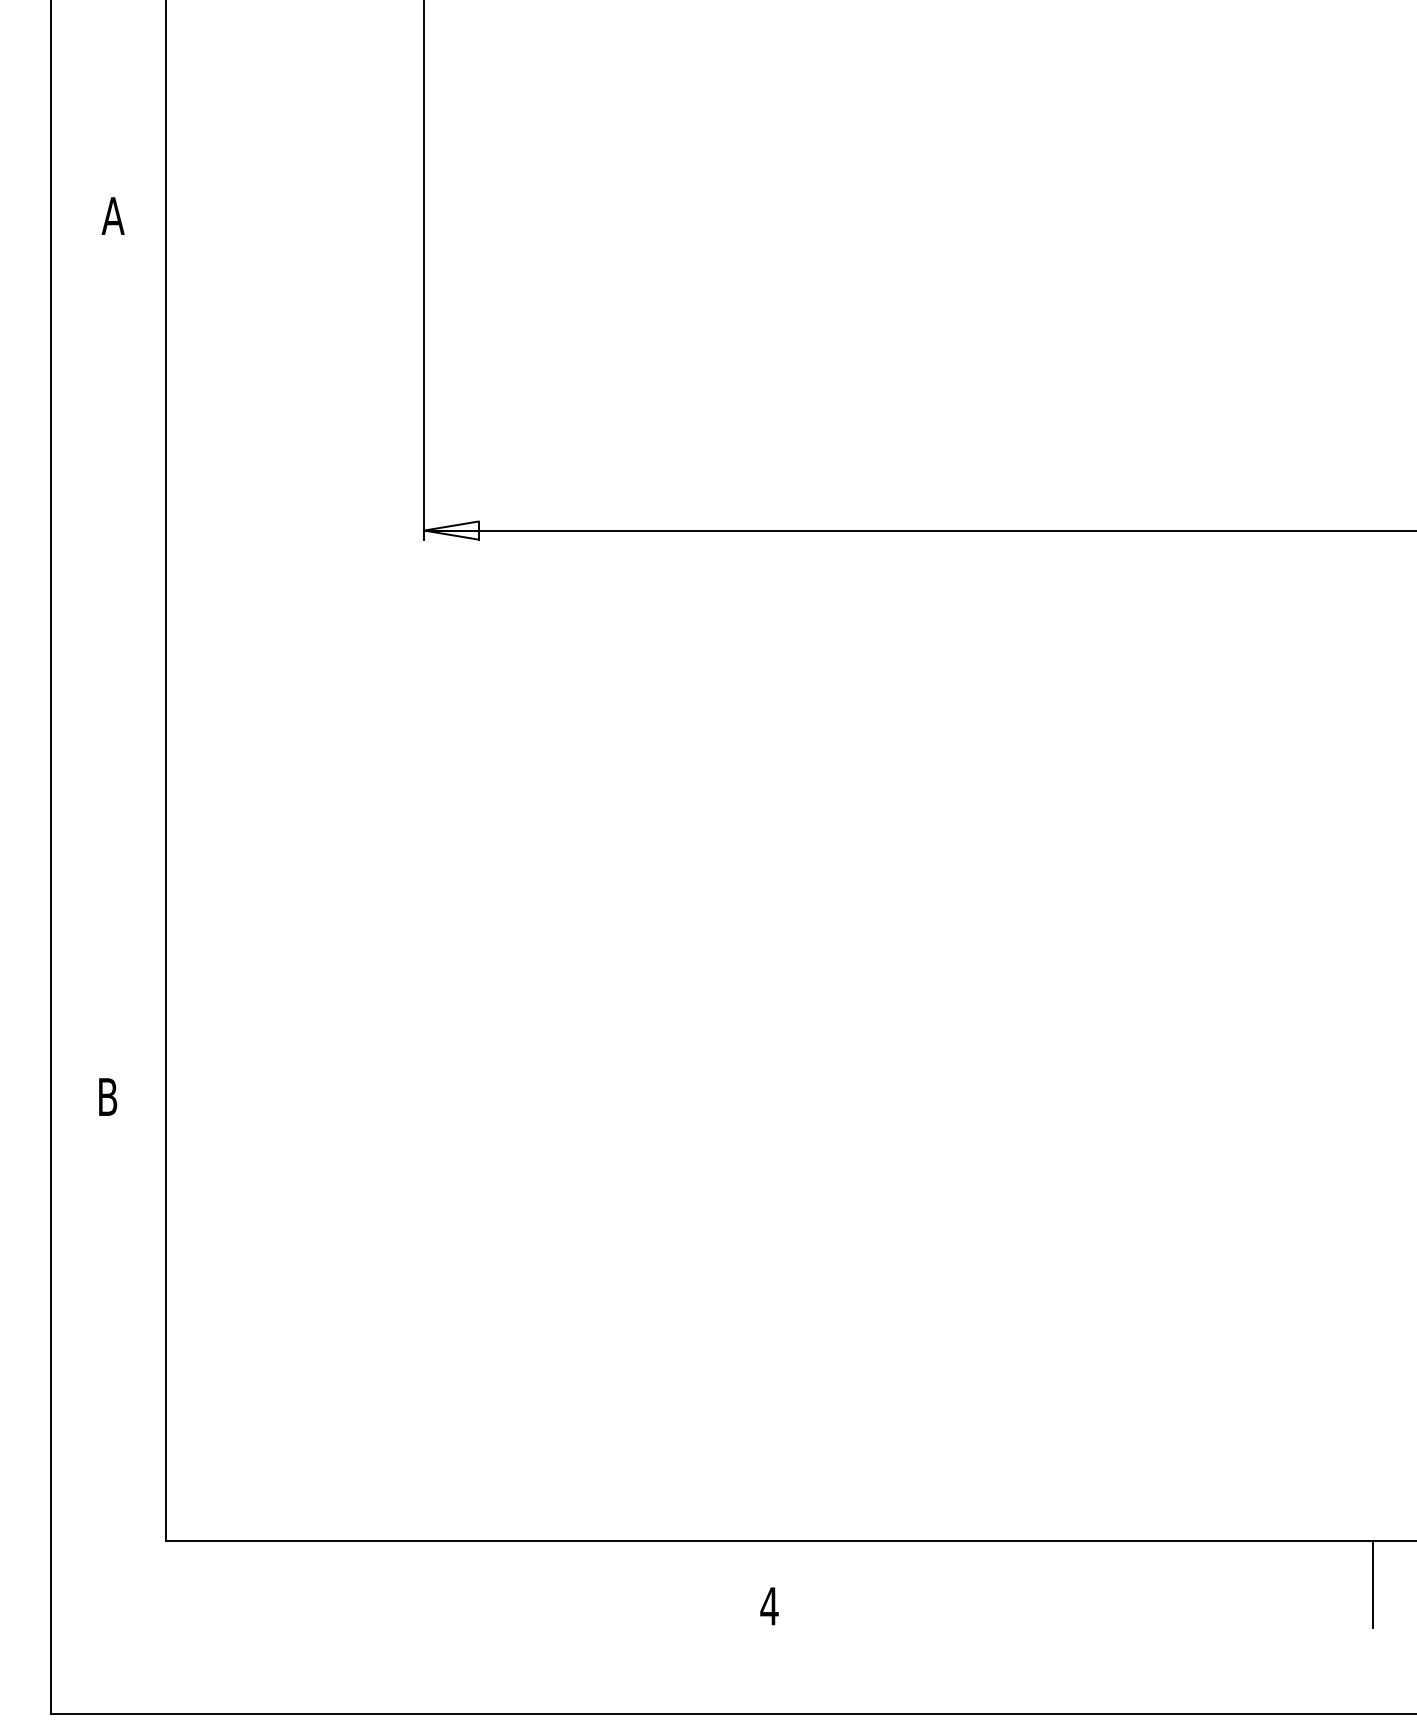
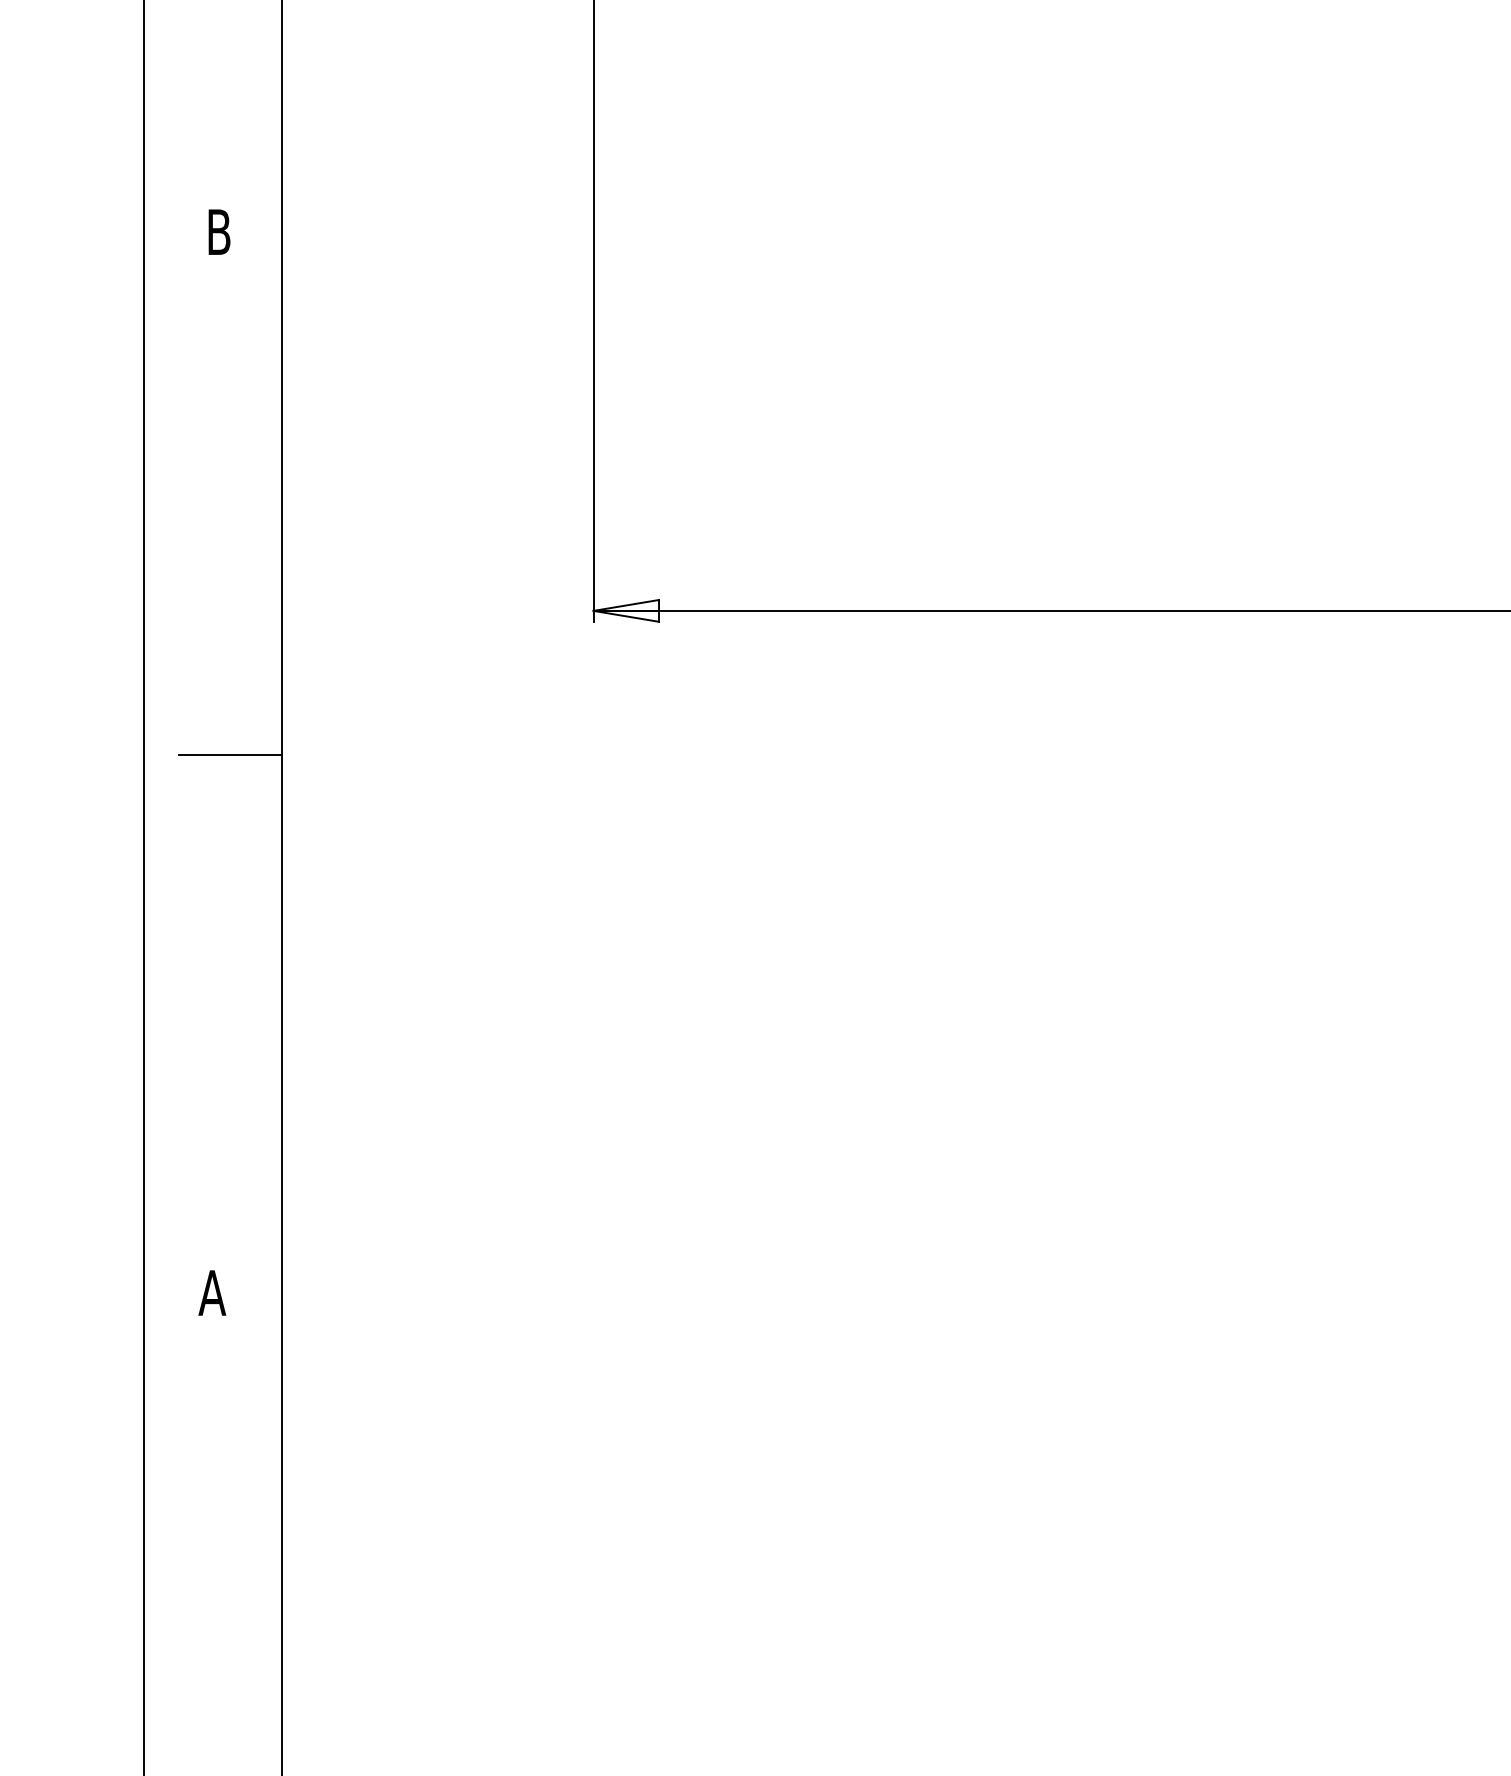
text: (112, 215) -> (218, 231), A -> B
line: (122, 650) -> (230, 755), added
text: (107, 1096) -> (212, 1292), B -> A

